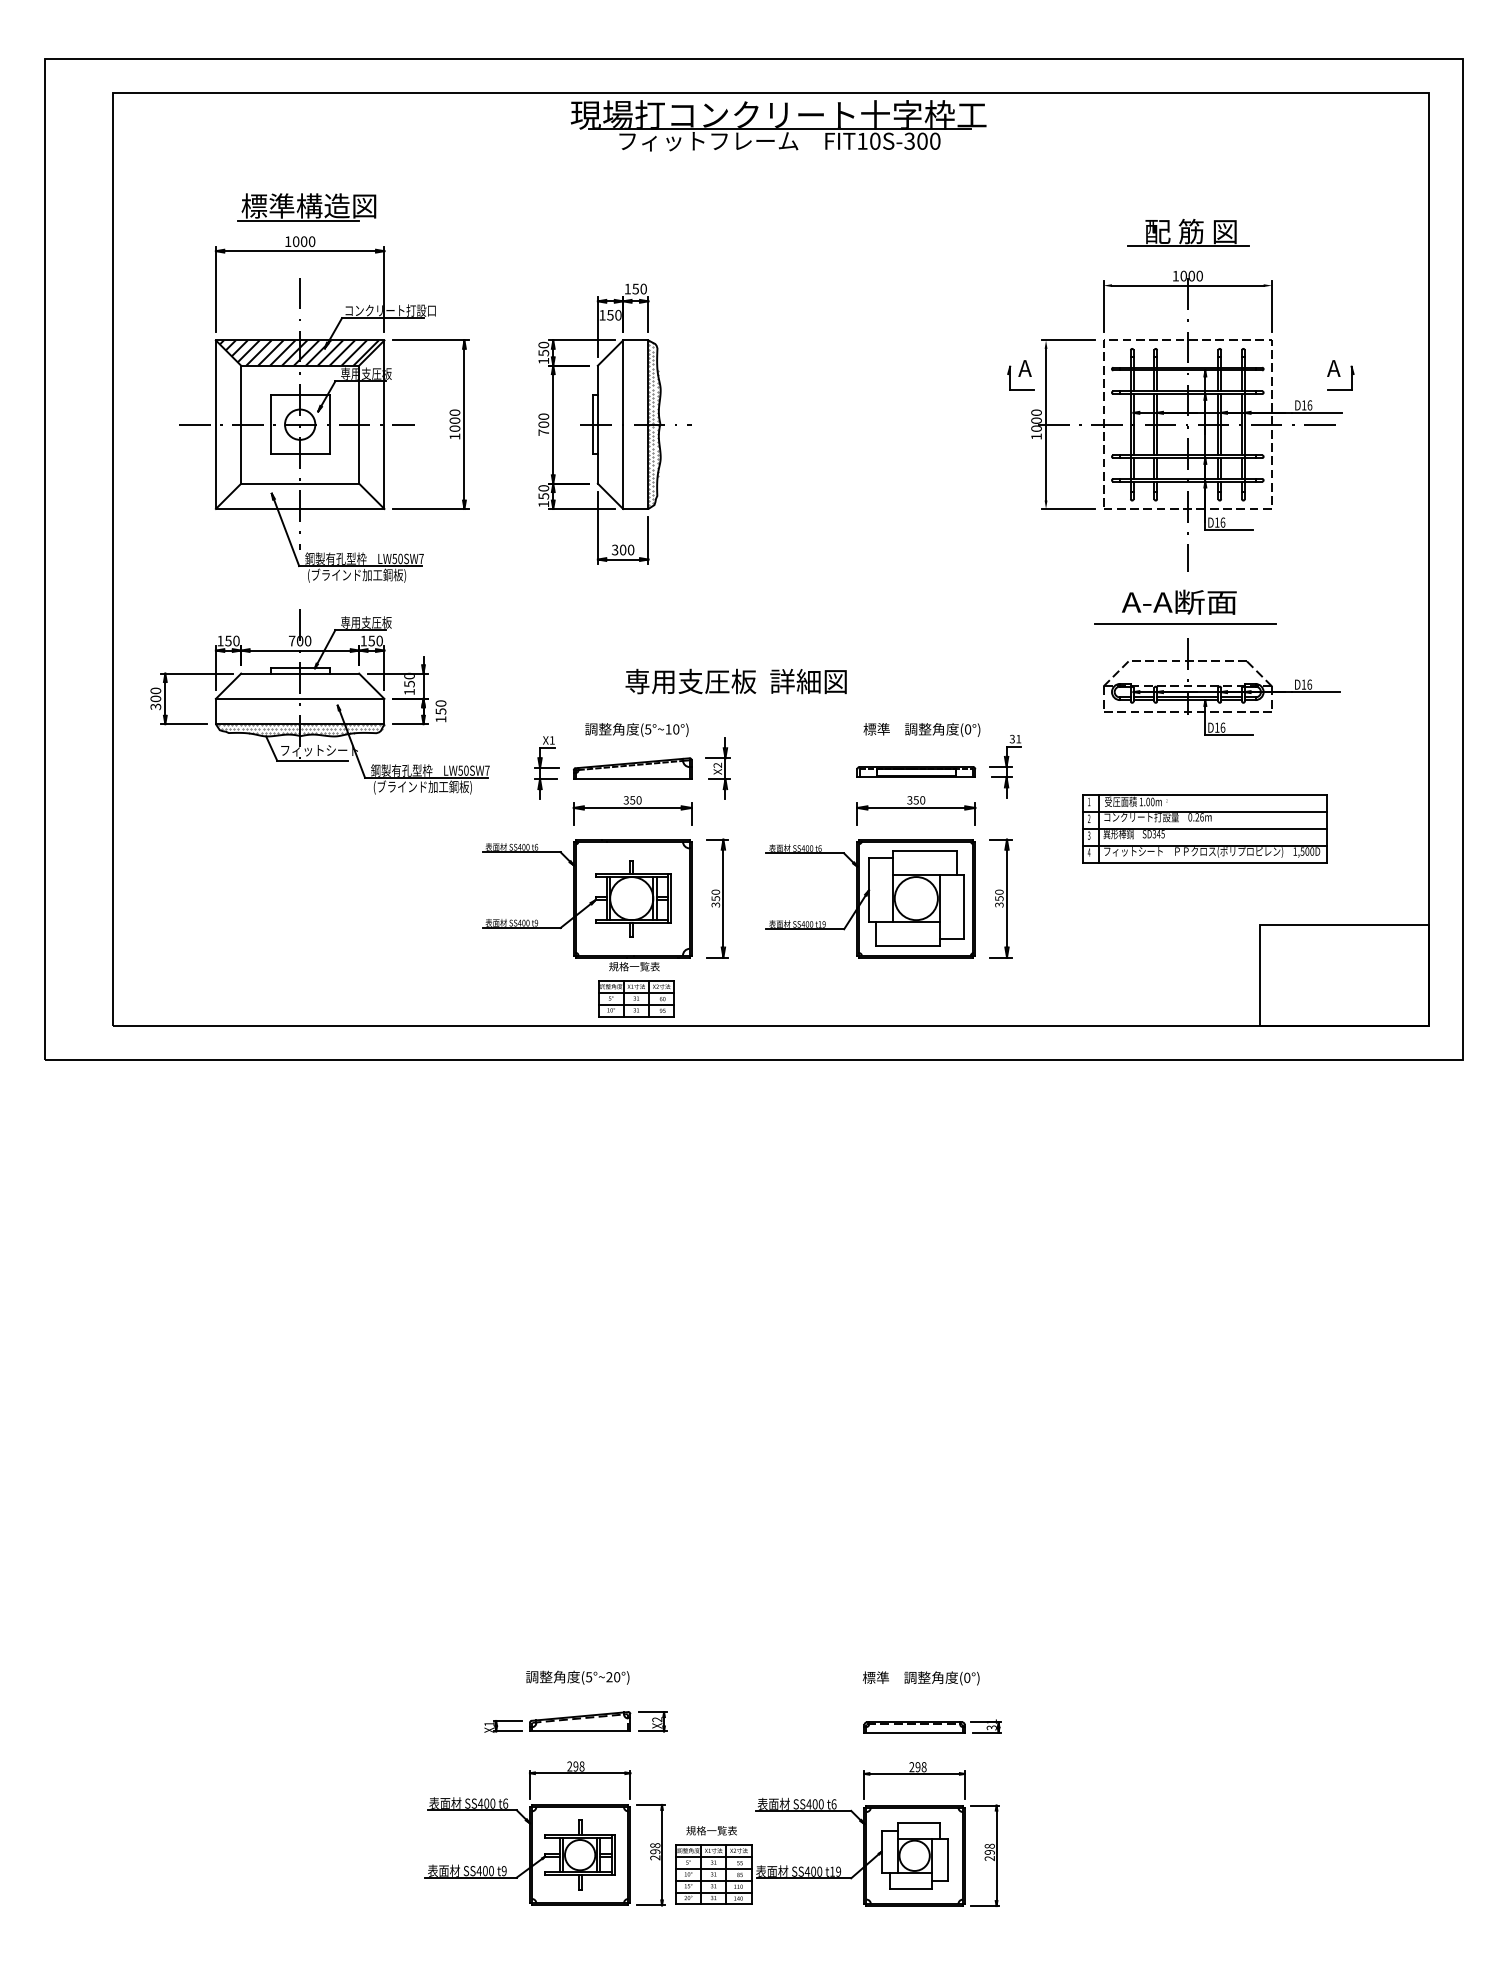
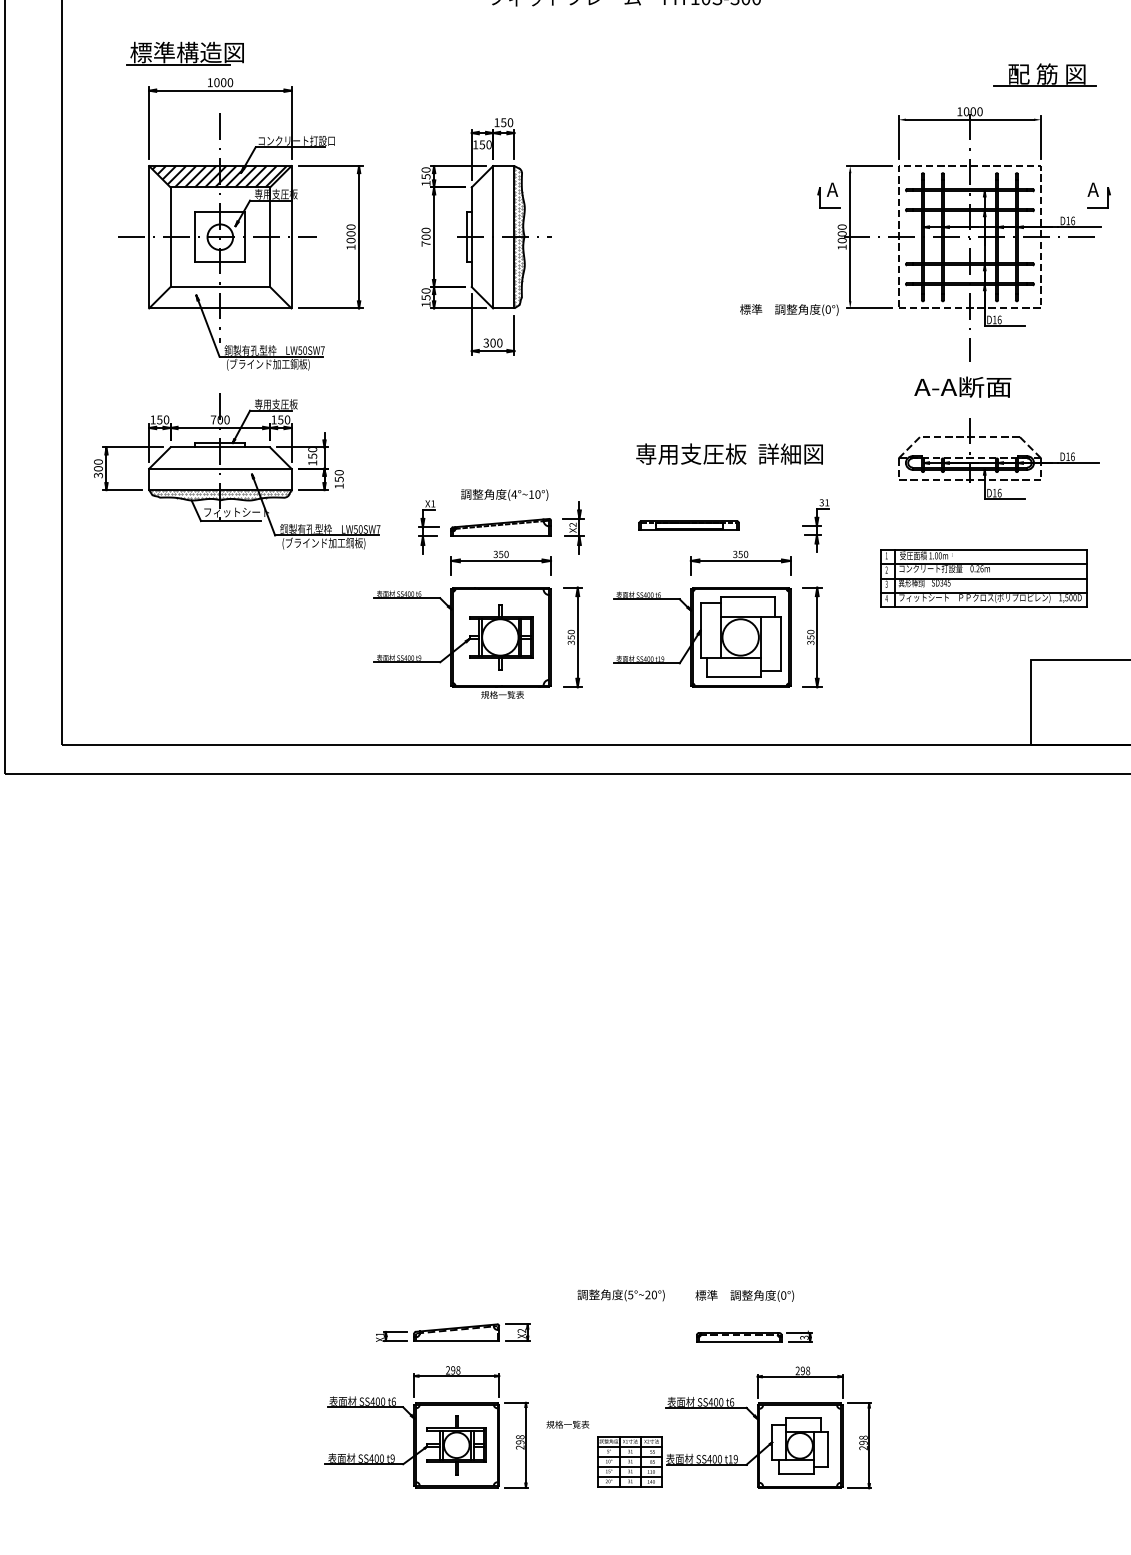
part: (306, 207) -> (185, 53), moved
part: (1188, 232) -> (1044, 74), moved
line: (1184, 624) -> (967, 405), removed
text: (735, 681) -> (729, 454), moved
text: (647, 729) -> (513, 494), (5°~10°) -> (4°~10°)
text: (921, 729) -> (788, 309), moved
part: (916, 771) -> (689, 525), moved
part: (636, 998) -> (504, 721), removed
text: (577, 1677) -> (620, 1295), moved
part: (837, 1811) -> (734, 1408), moved

